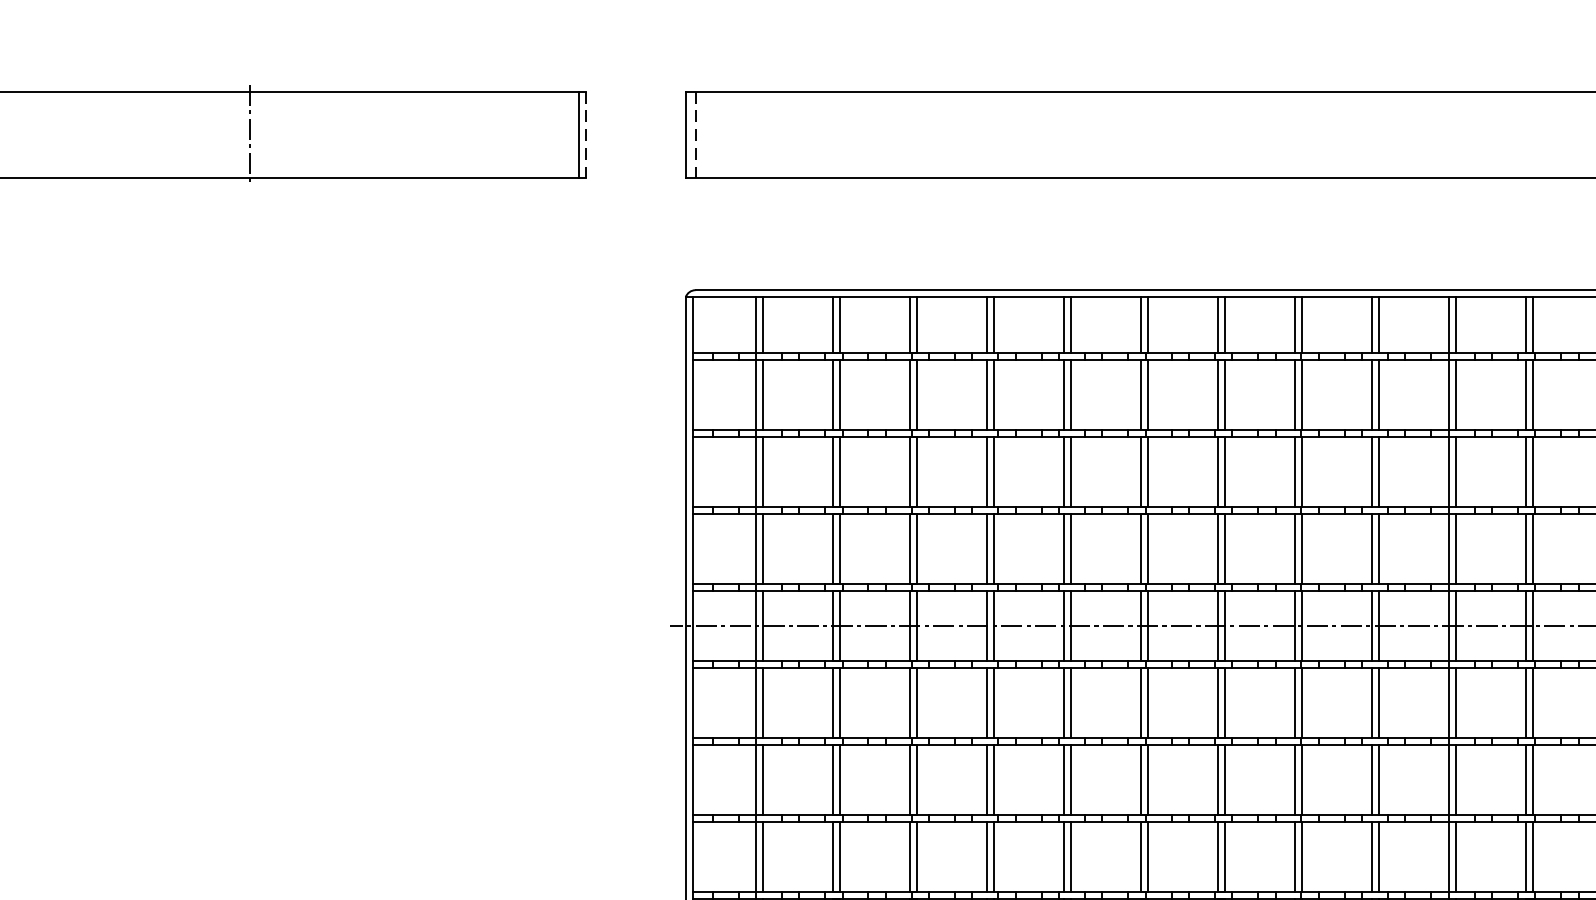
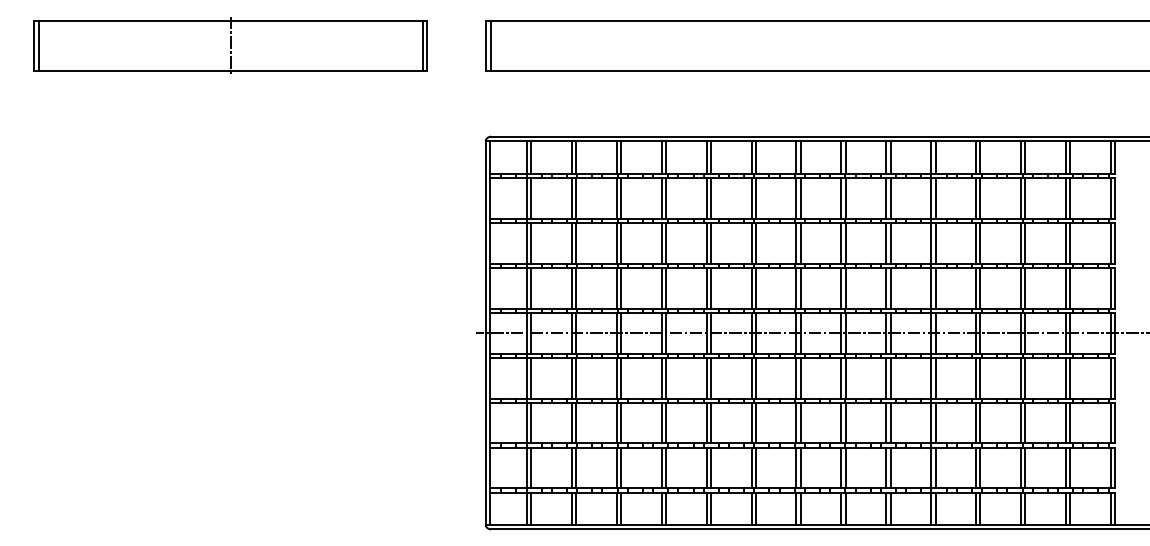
line: (586, 135) -> (427, 46), dashed -> solid
line: (696, 135) -> (491, 46), dashed -> solid

